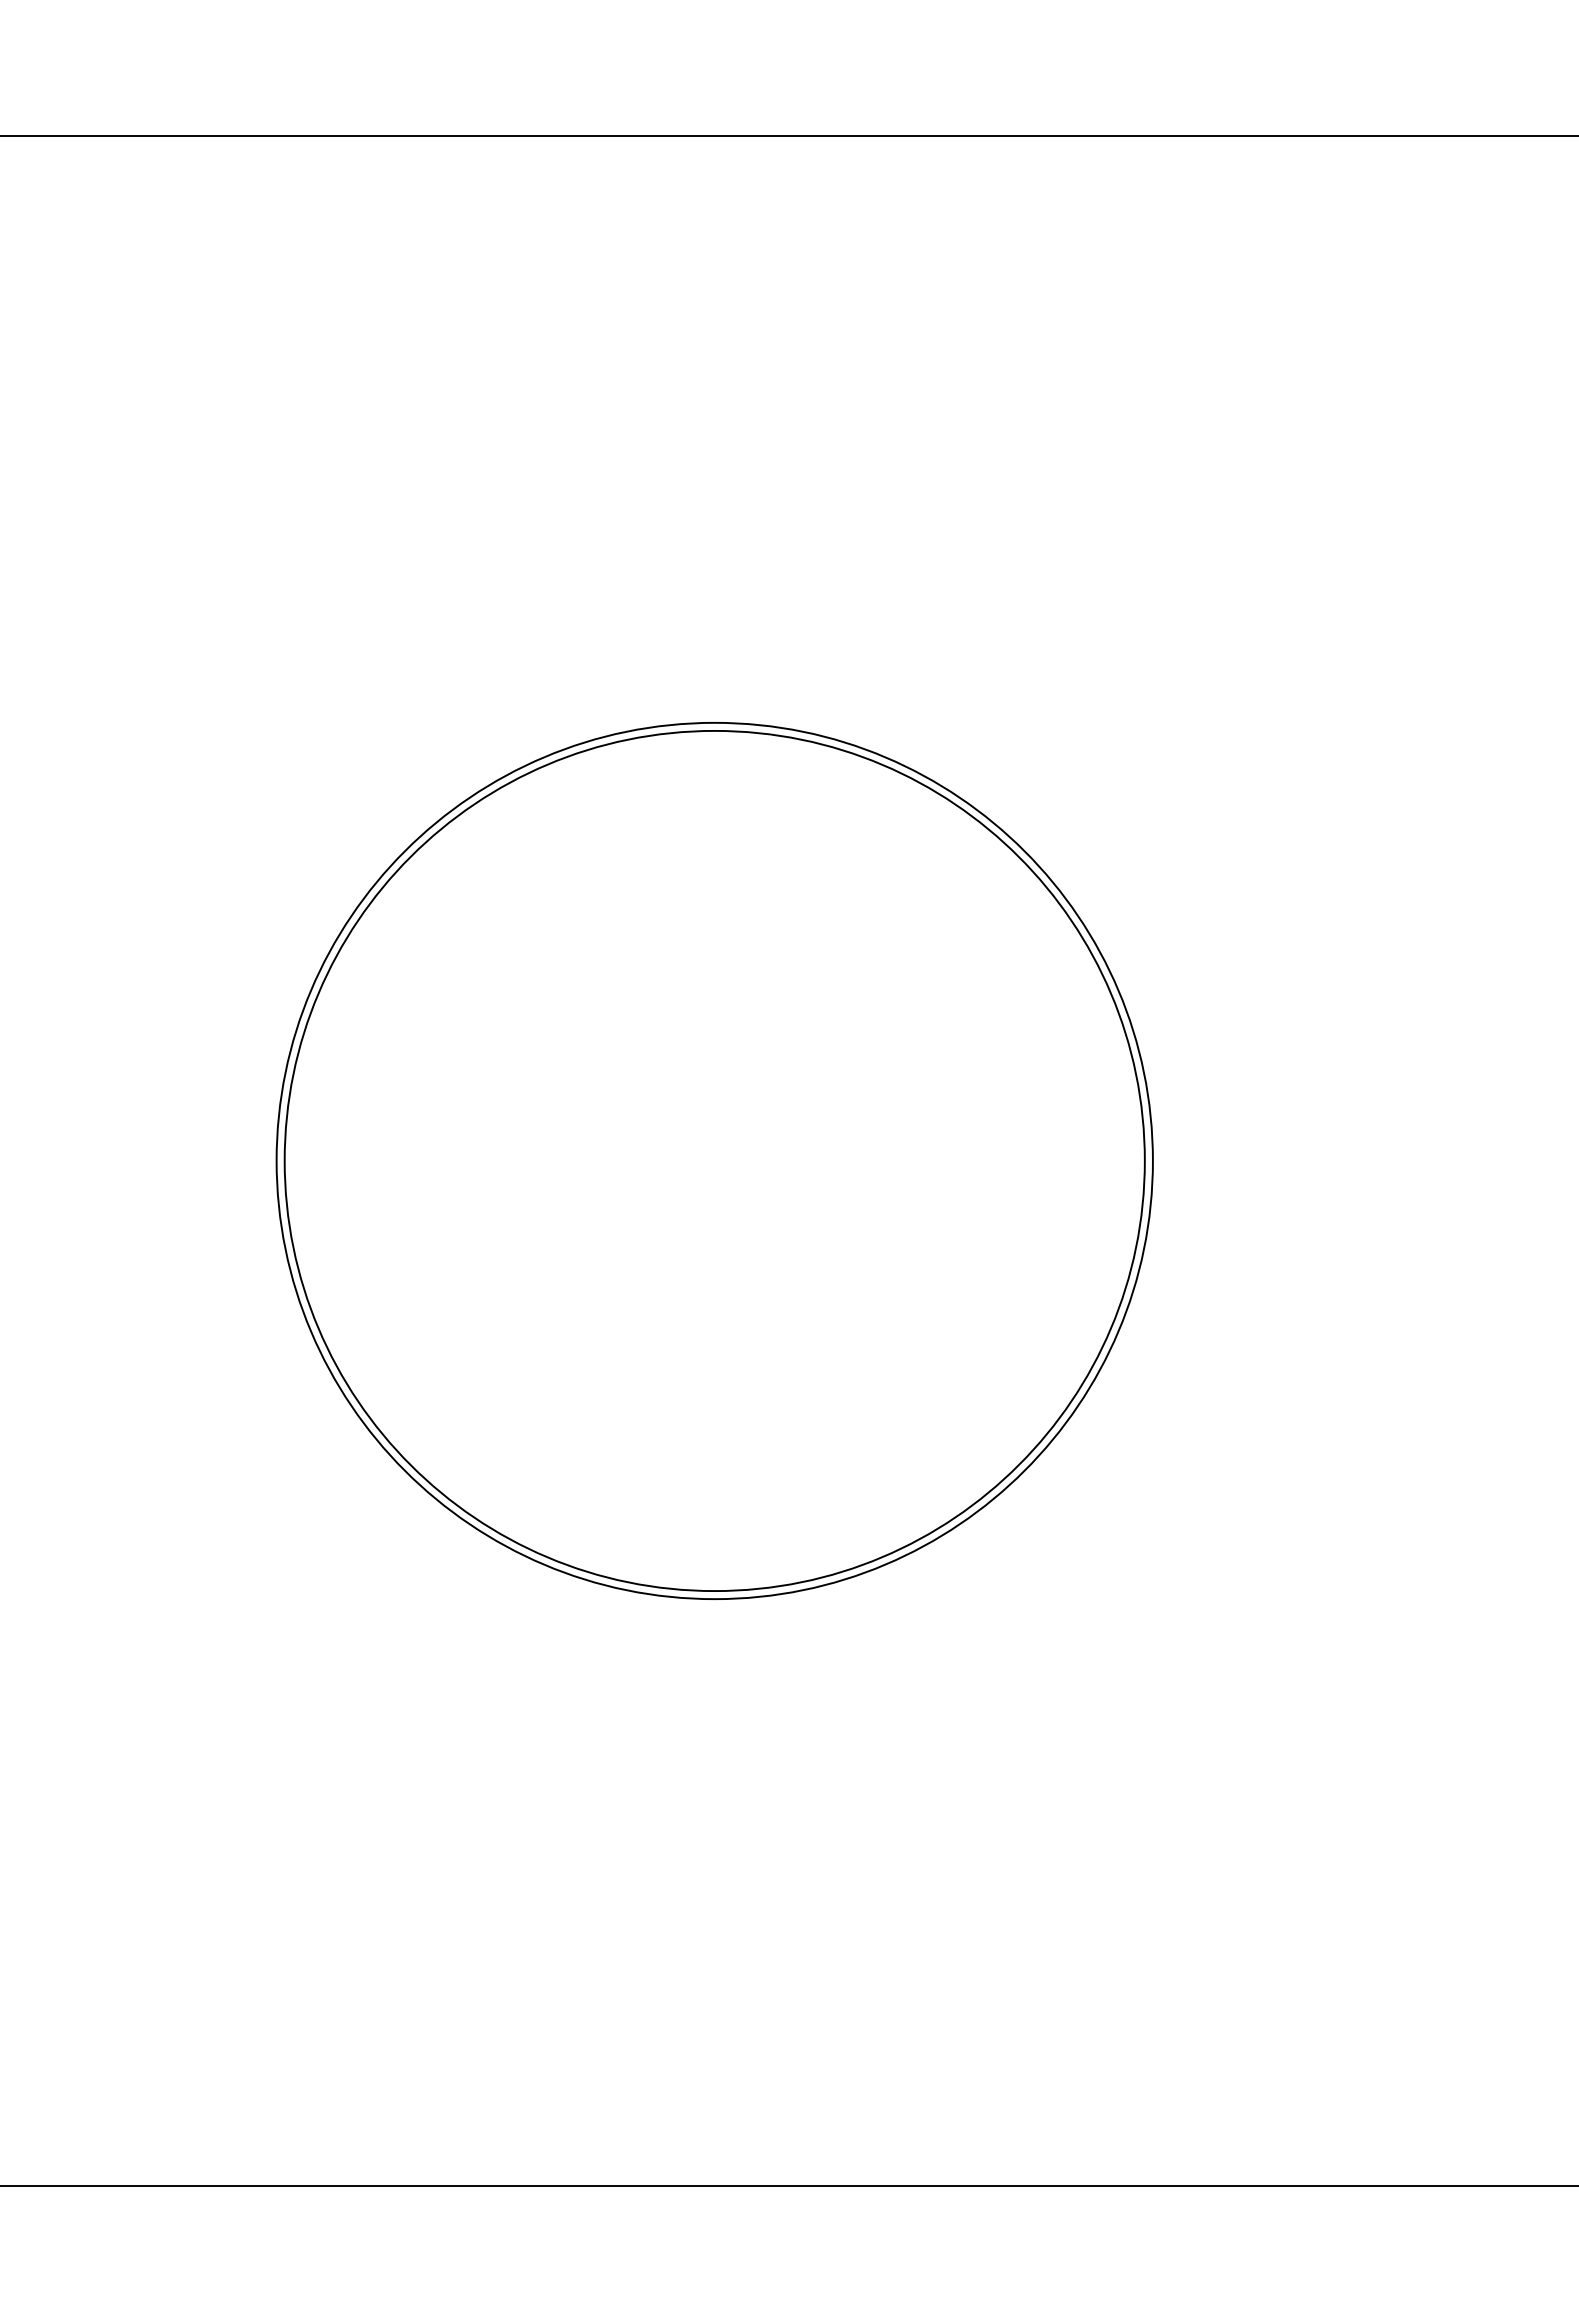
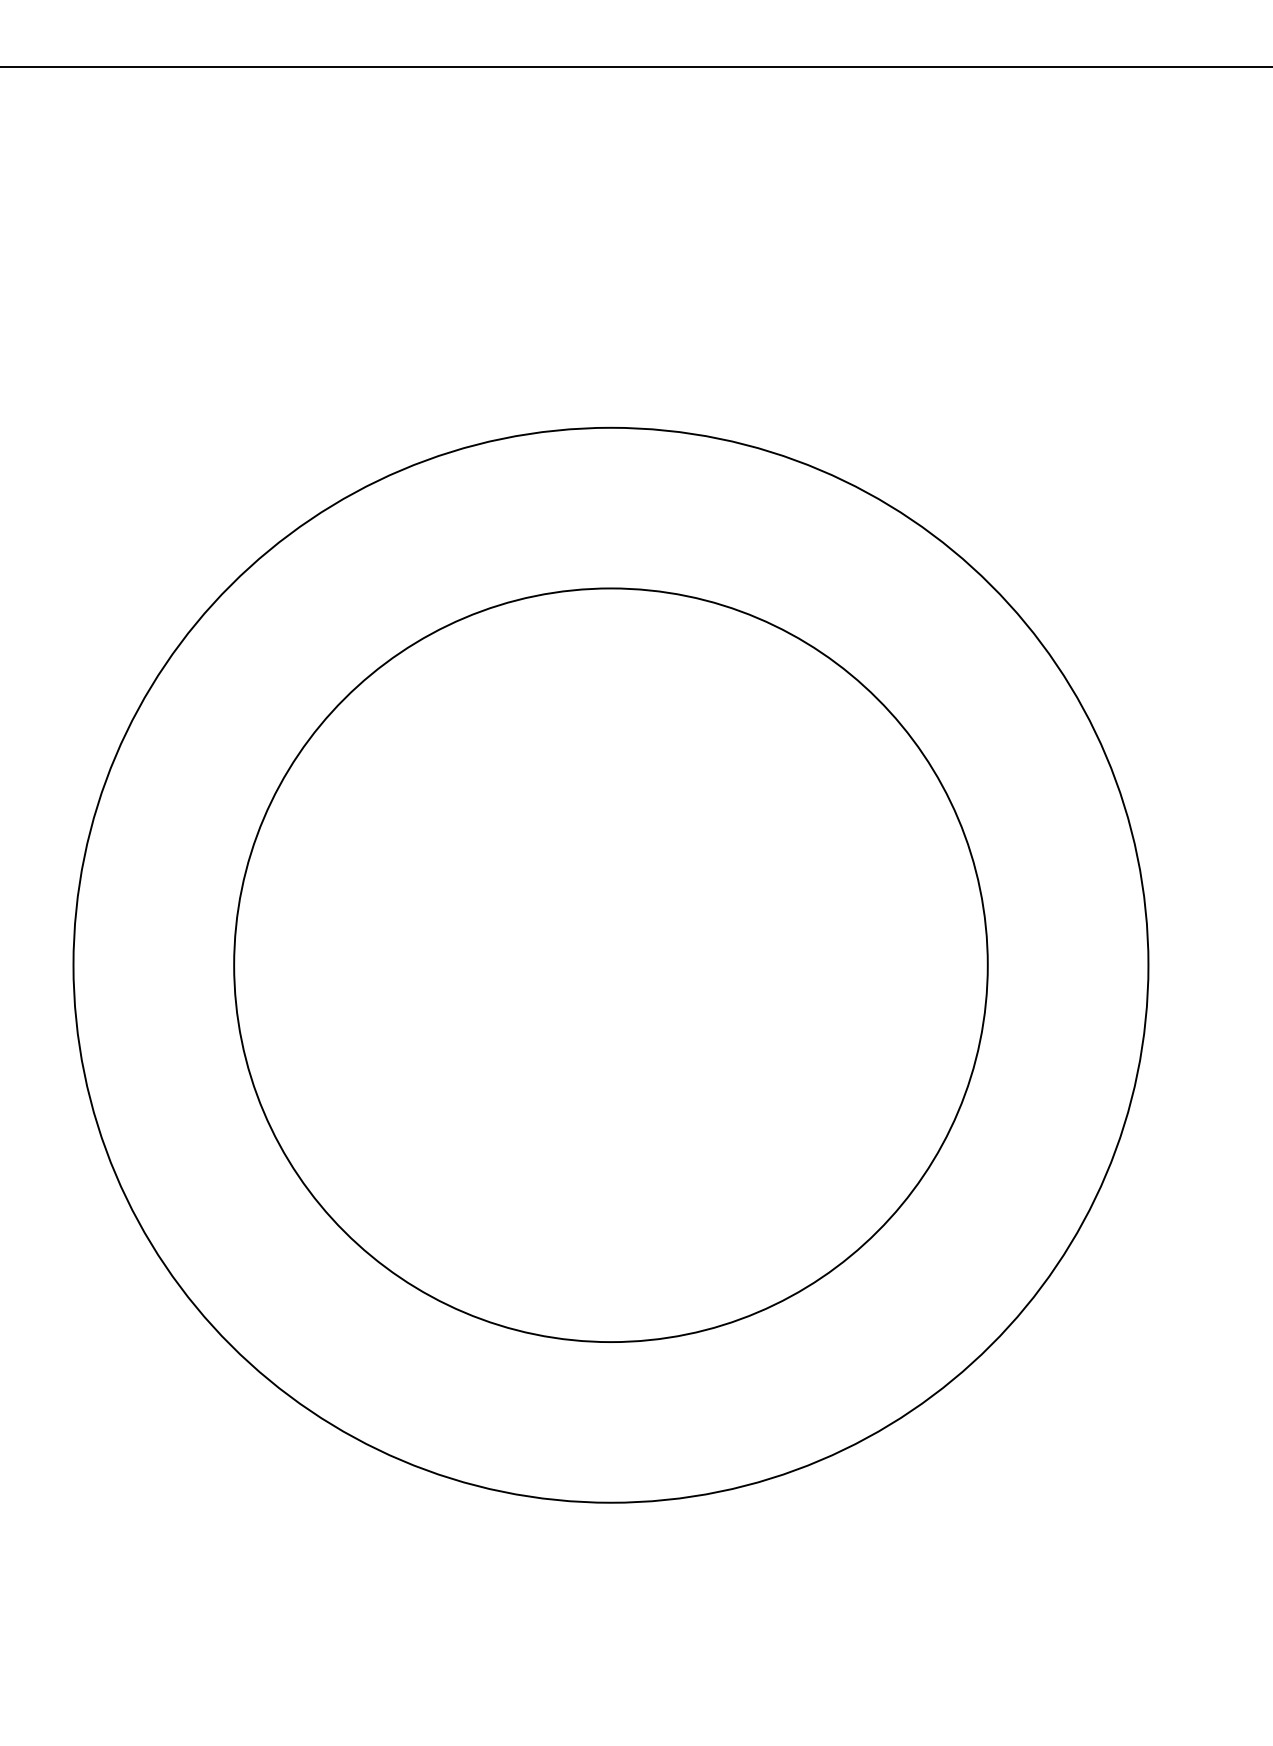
circle: (714, 1160) -> (610, 964), size x1.4

